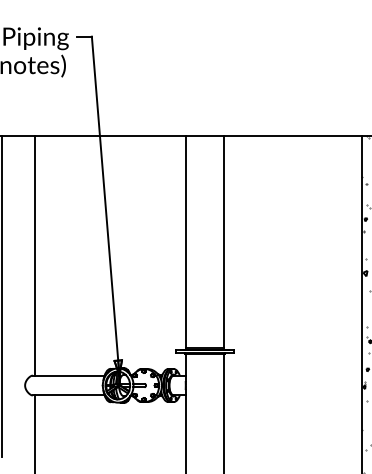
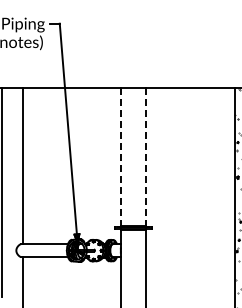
line: (185, 242) -> (120, 157), solid -> dashed
line: (223, 242) -> (145, 157), solid -> dashed

